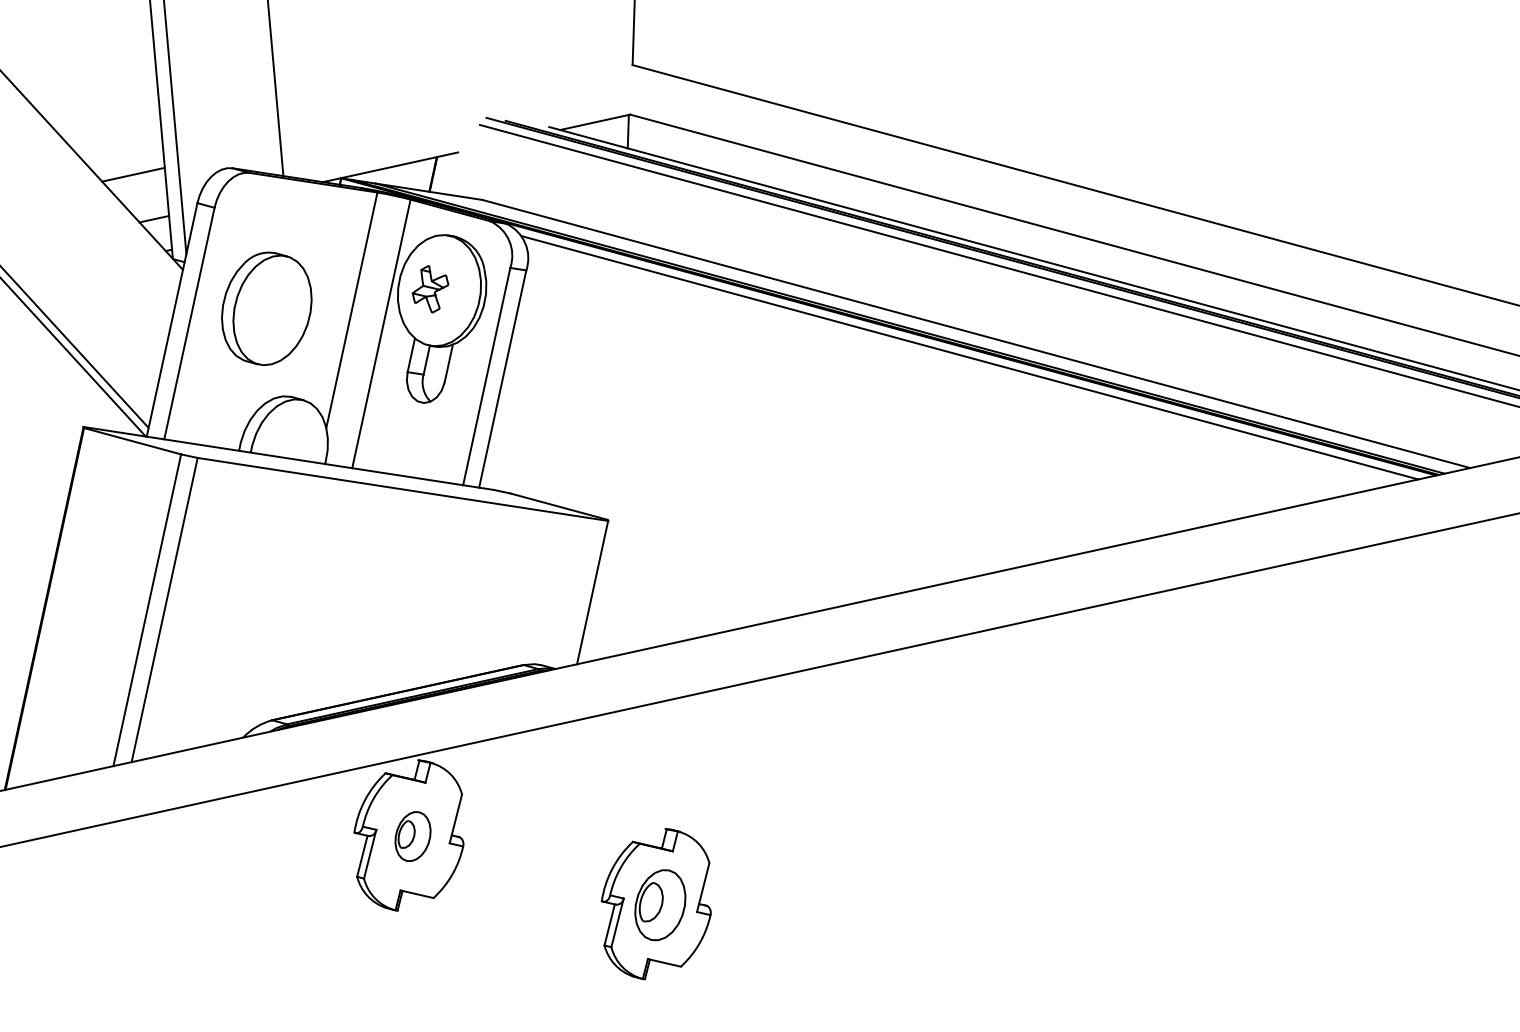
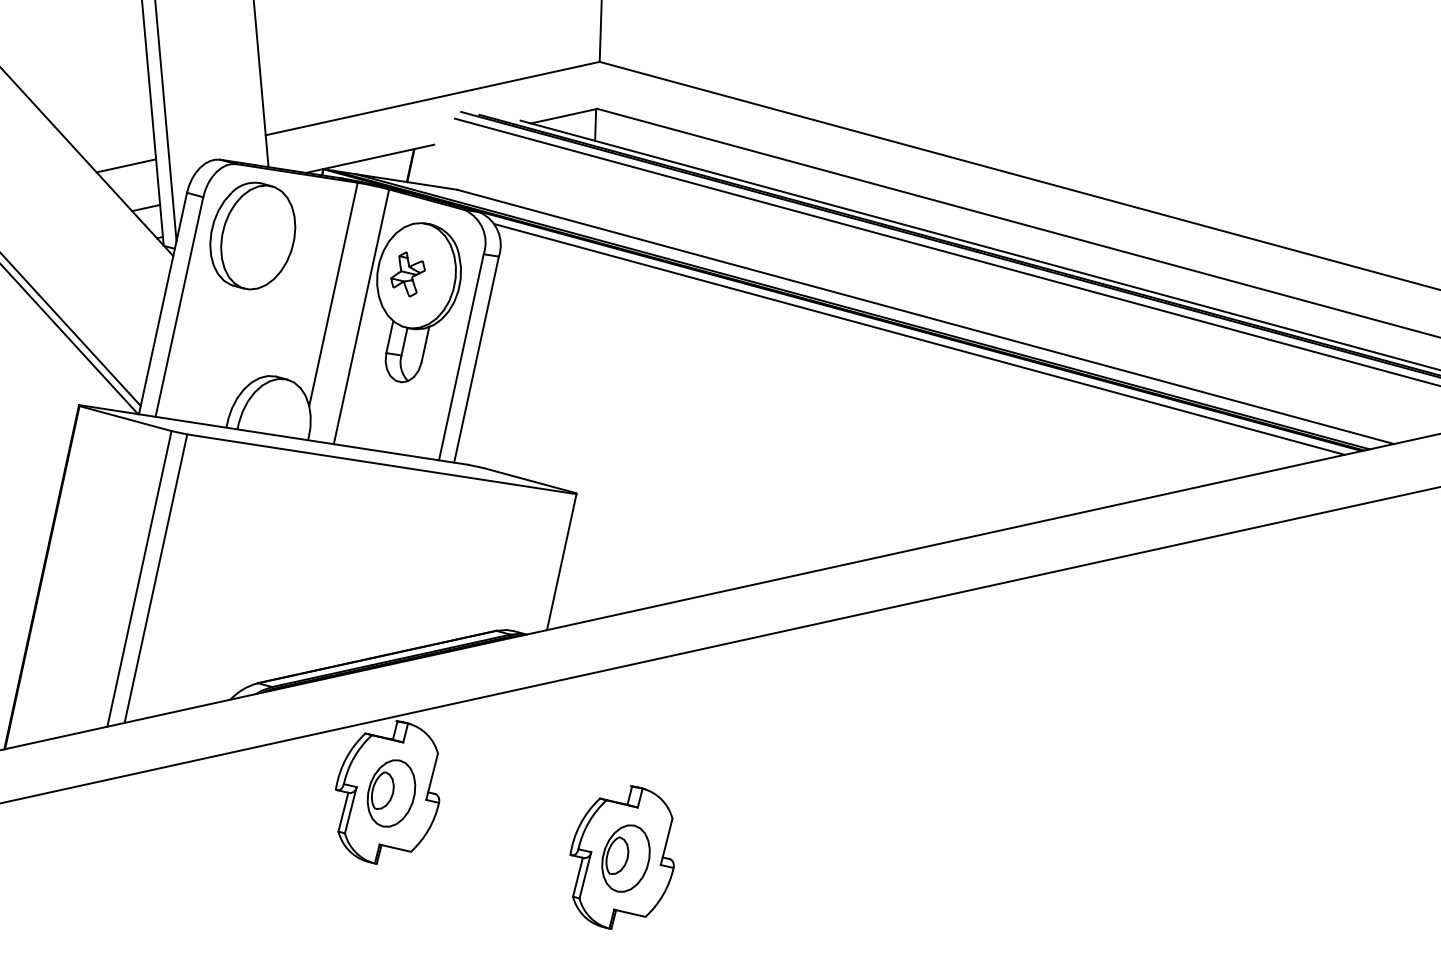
line: (456, 103) -> (432, 98), added
part: (266, 308) -> (252, 235), moved
part: (413, 836) -> (391, 793), size x1.43

